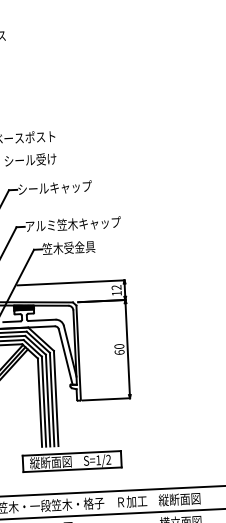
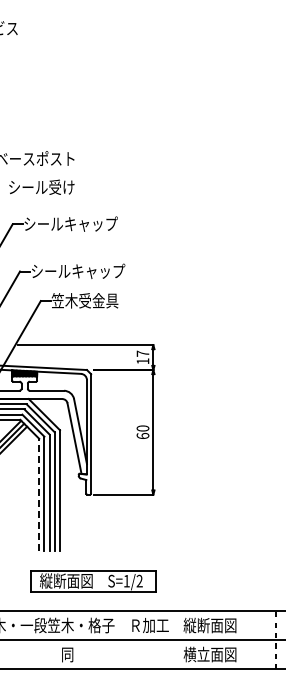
text: (73, 223) -> (92, 270), アルミ笠木キャップ -> シールキャップ
text: (116, 287) -> (142, 353), 12 -> 17
line: (40, 402) -> (39, 494), solid -> dashed
part: (72, 461) -> (93, 581), moved

